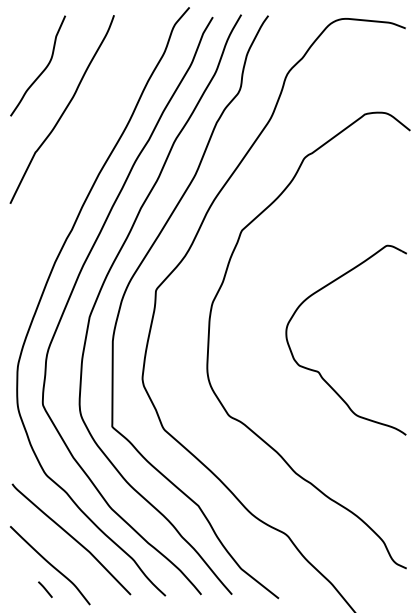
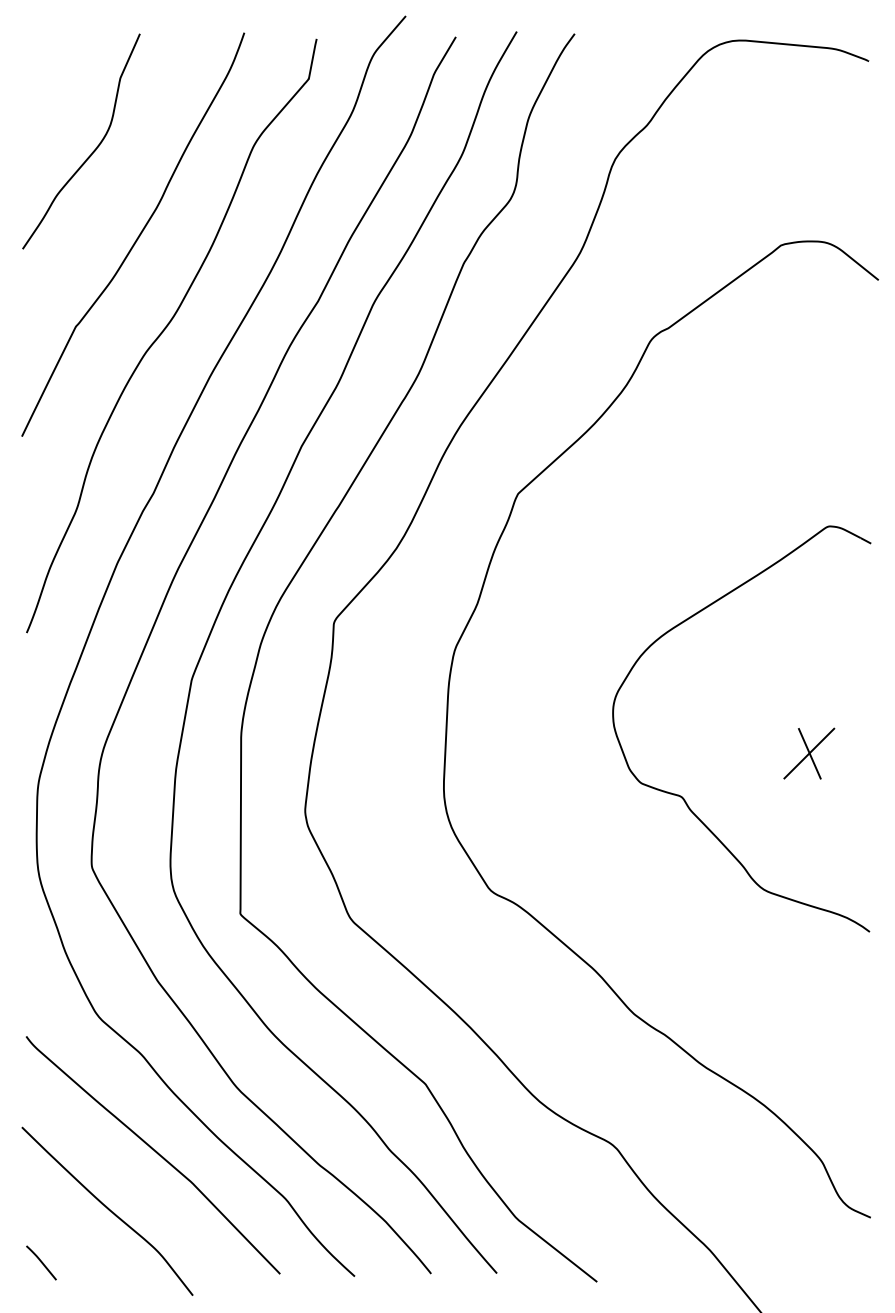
curve: (78, 153) -> (168, 328), added
part: (377, 351) -> (808, 752), added
line: (45, 589) -> (41, 1262), moved

